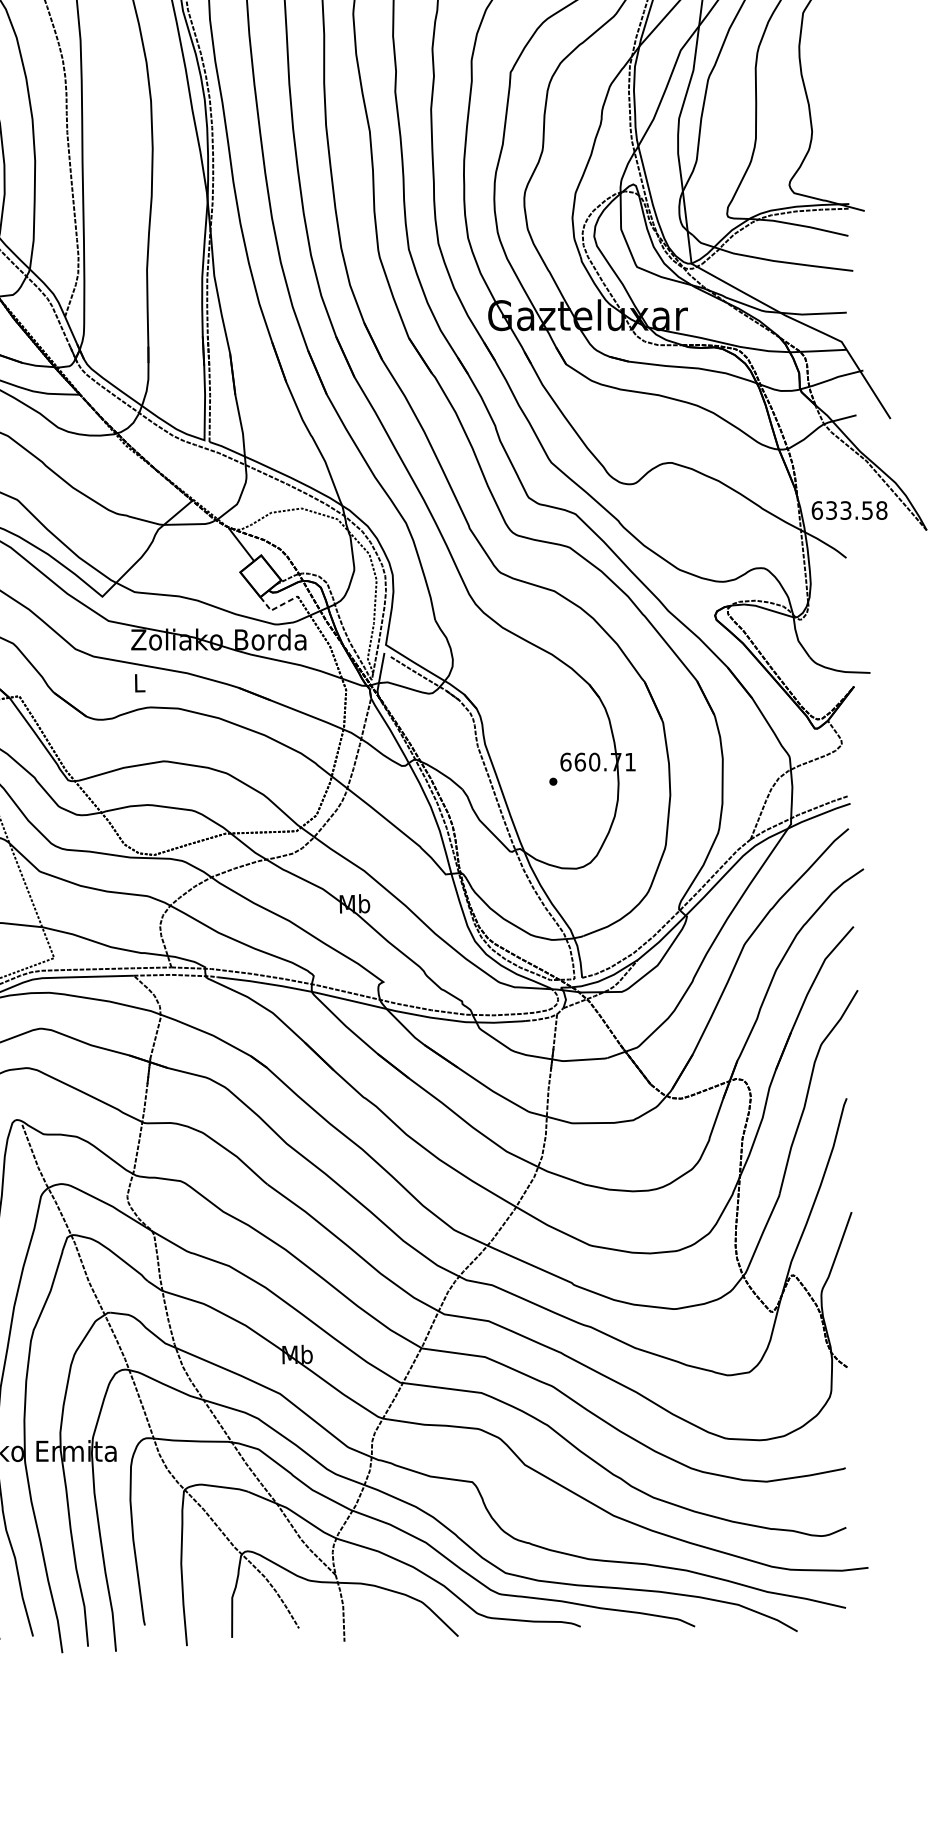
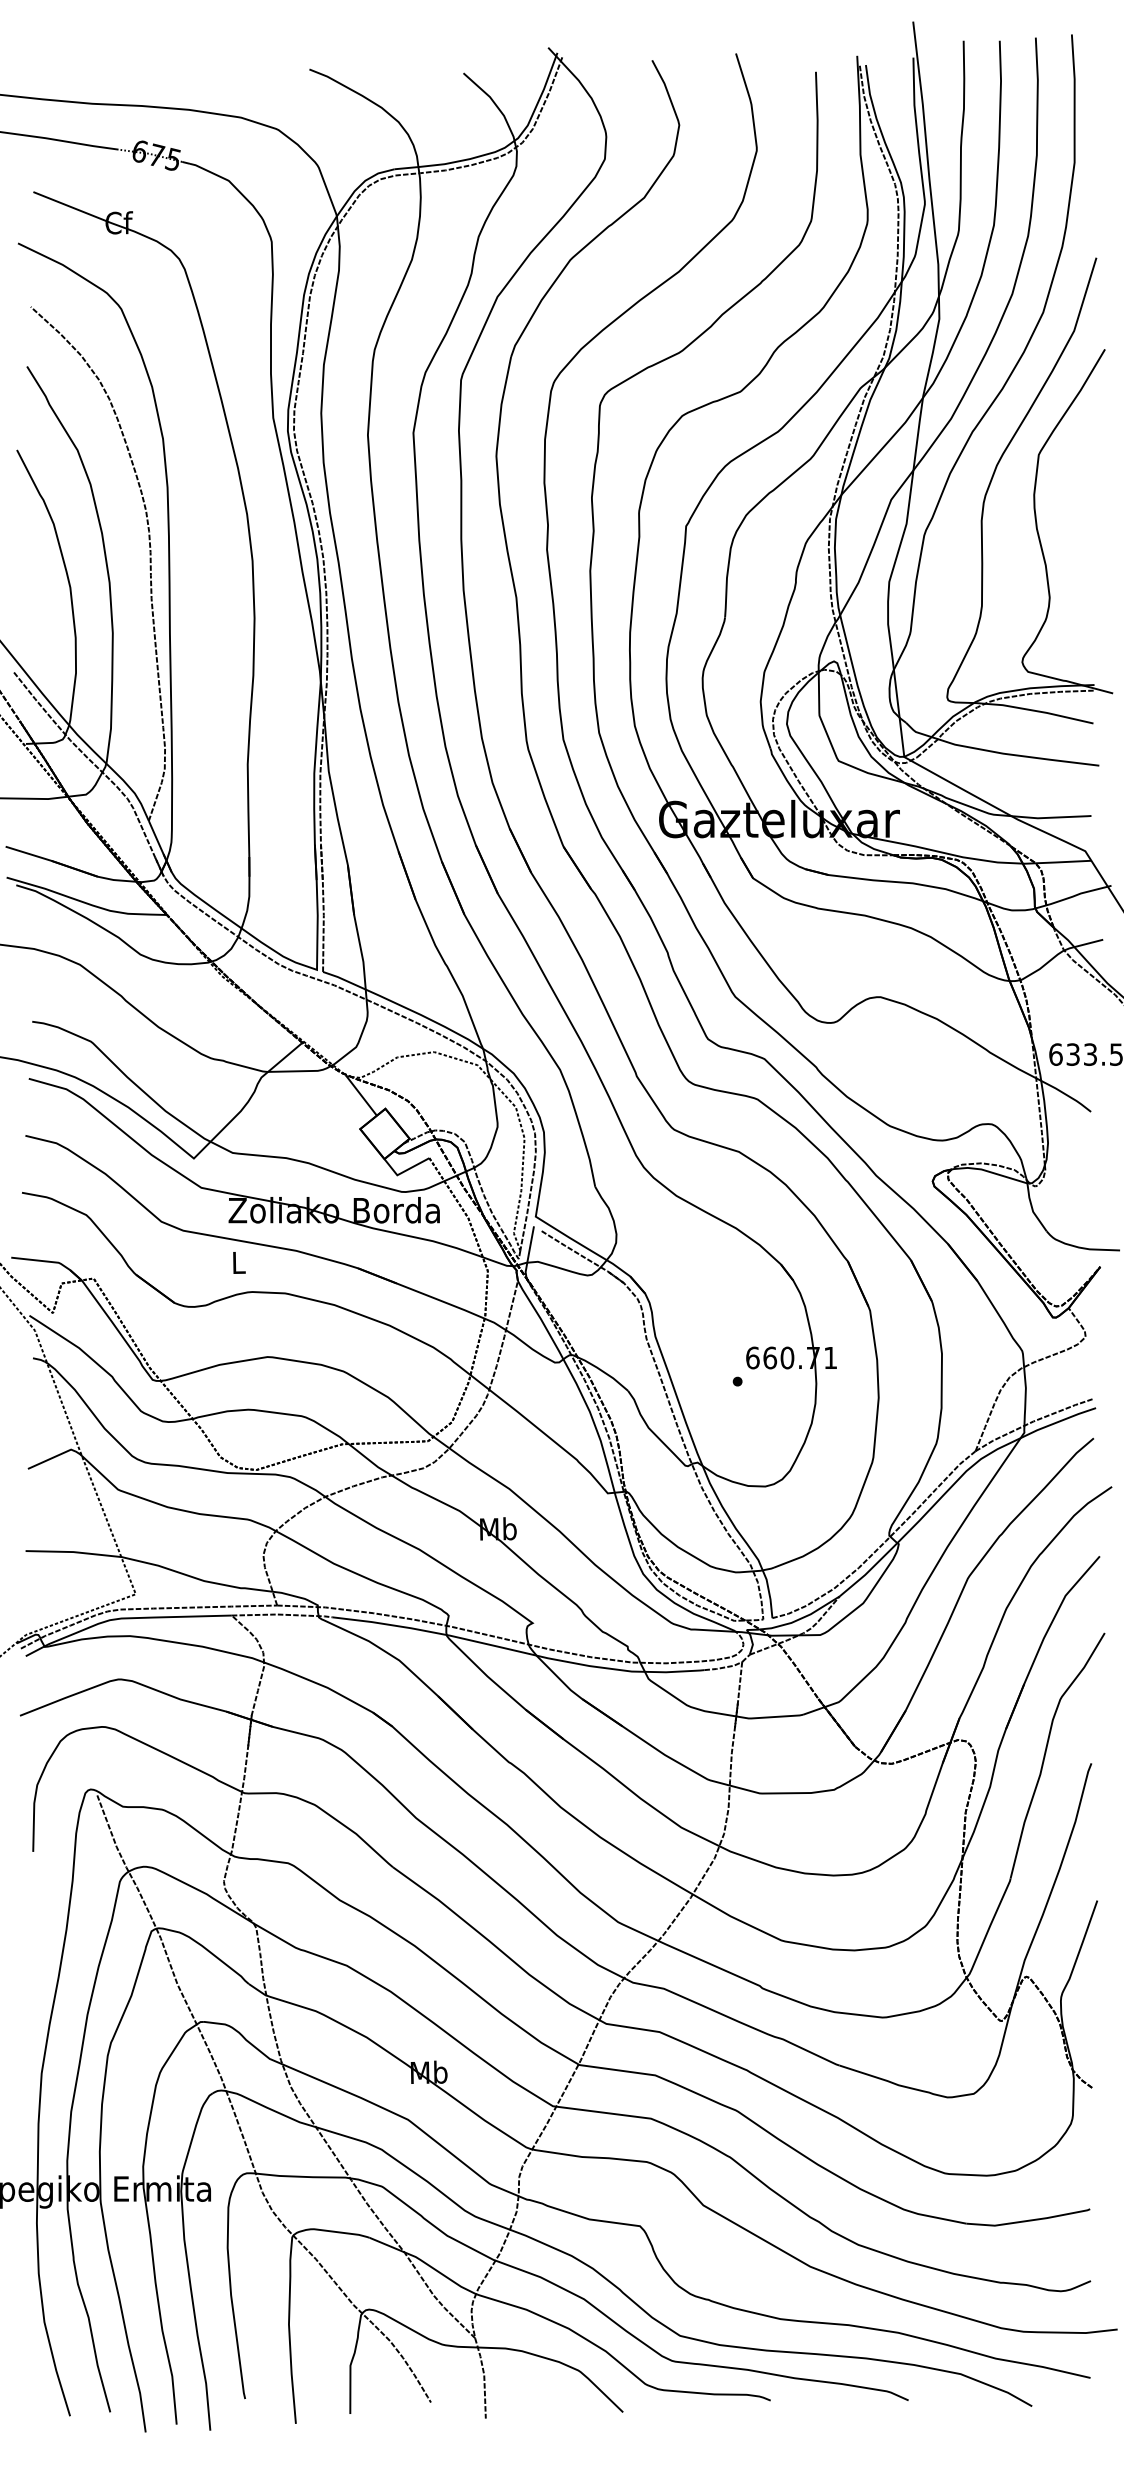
line: (277, 607) -> (404, 1171), dashed -> solid

